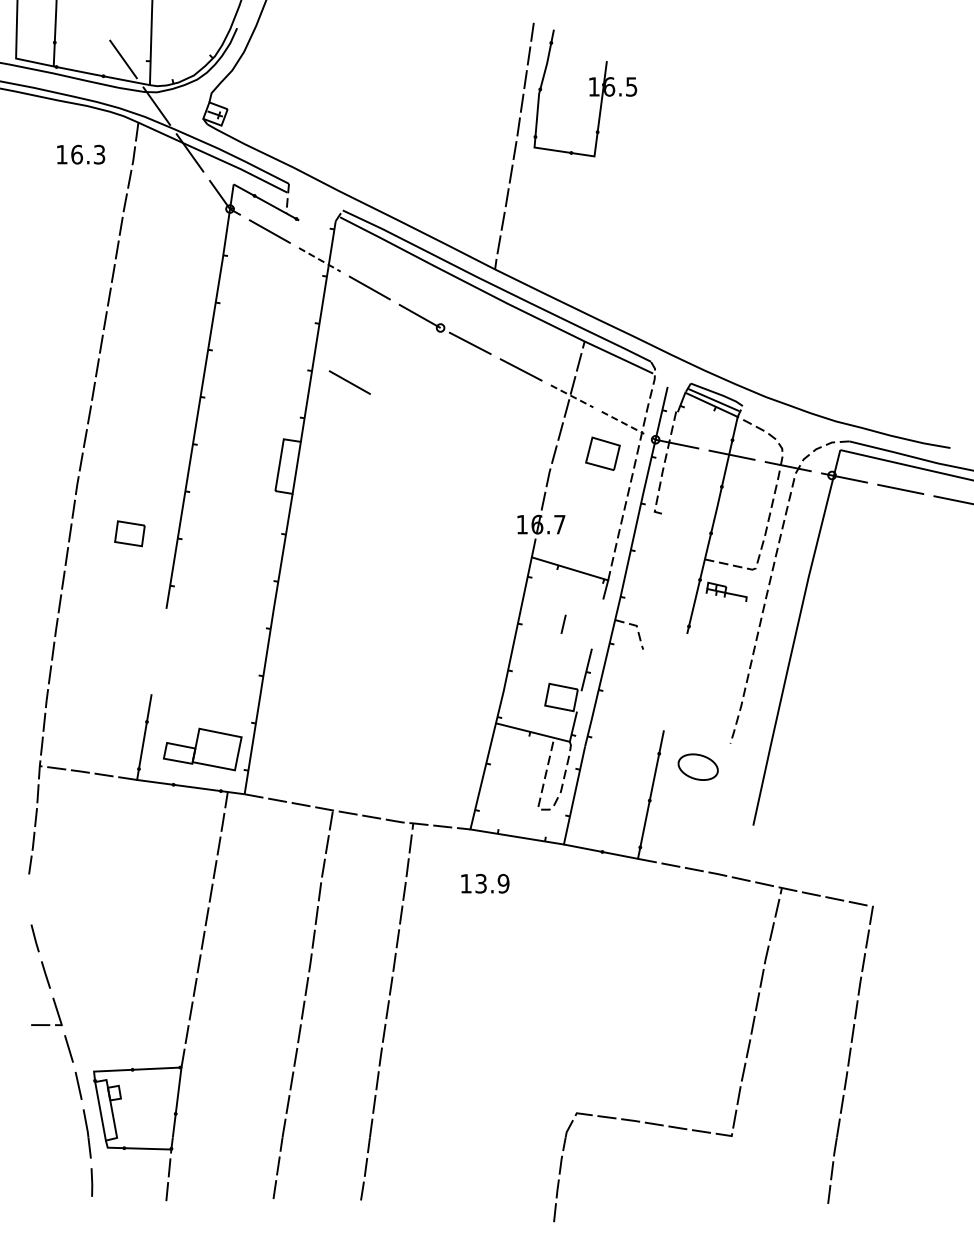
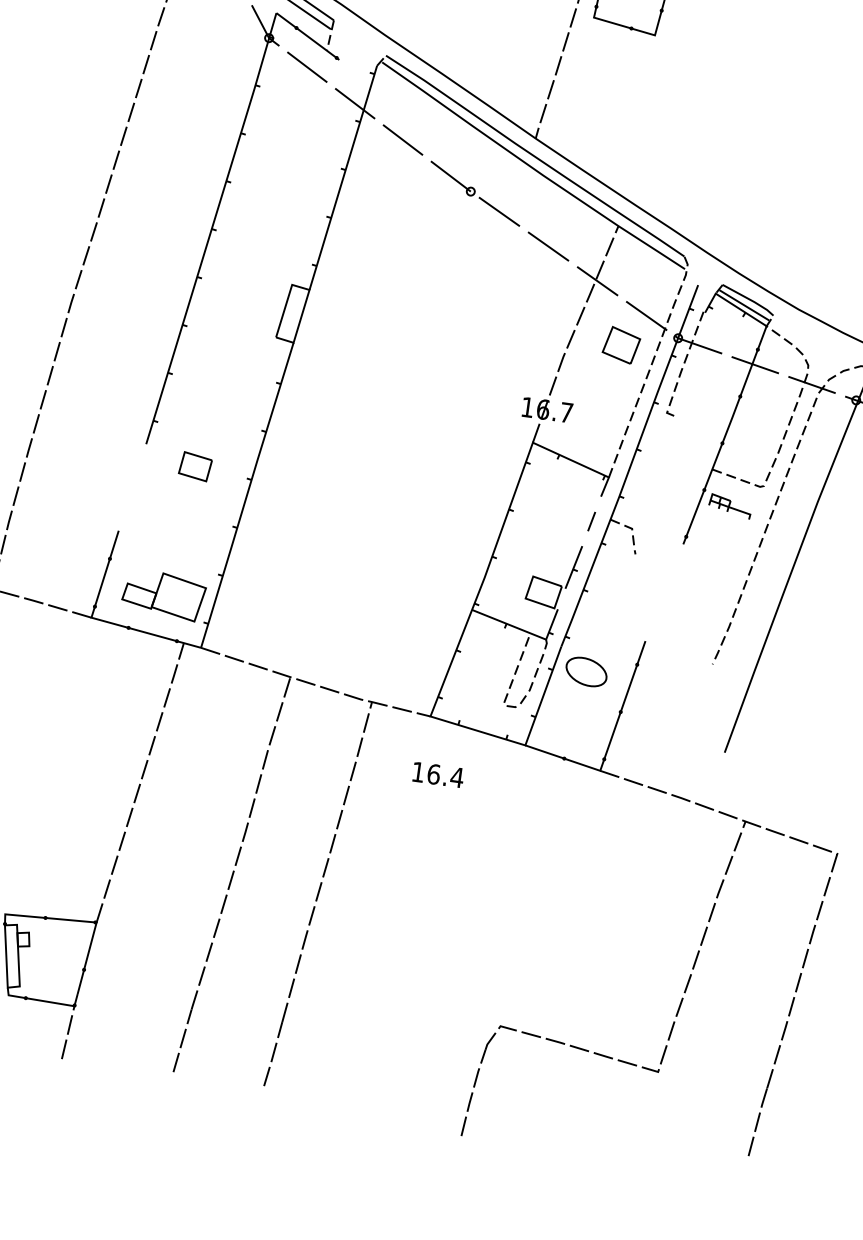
line: (319, 259) -> (354, 103), dashed -> solid
line: (349, 382) -> (368, 235), removed
line: (572, 396) -> (598, 281), dashed -> solid
line: (622, 422) -> (646, 315), dashed -> solid
part: (129, 533) -> (195, 466), moved
line: (563, 623) -> (591, 520), moved
part: (697, 766) -> (585, 671), moved
text: (492, 883) -> (445, 775), 13.9 -> 16.4

